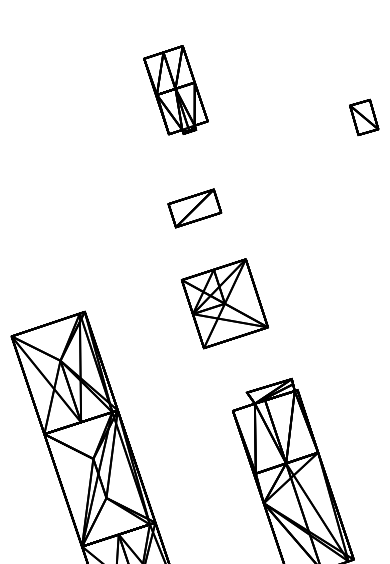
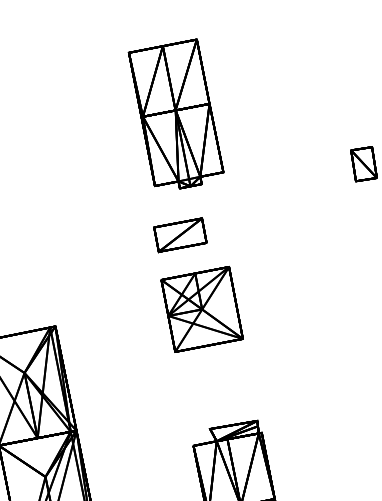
part: (175, 89) -> (175, 111), size x1.67
part: (224, 303) -> (201, 309), moved

